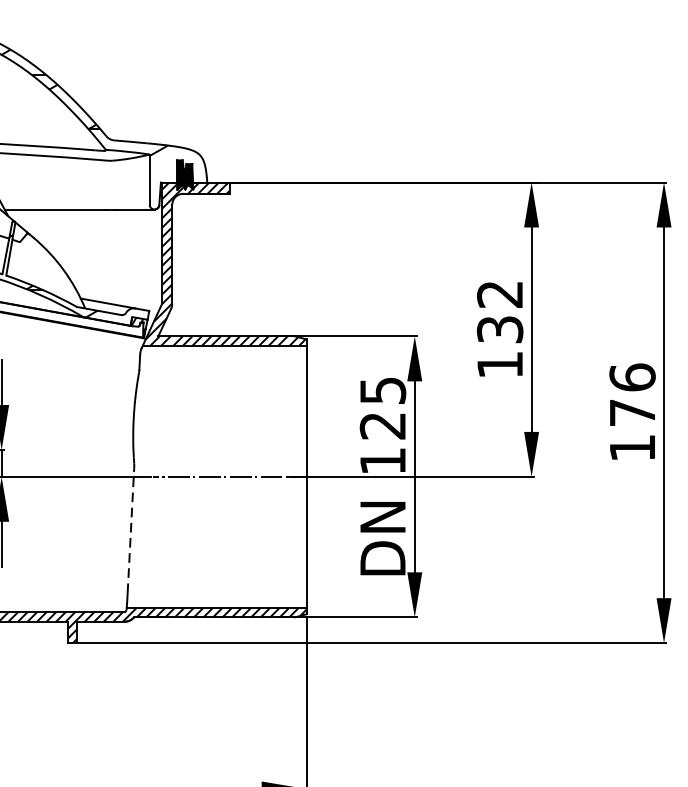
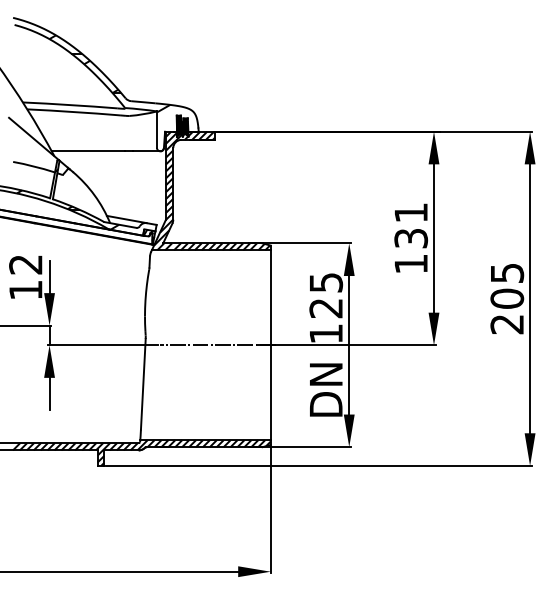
text: (499, 293) -> (410, 212), 132 -> 131
text: (632, 412) -> (507, 298), 176 -> 205
line: (131, 529) -> (143, 383), dashed -> solid

